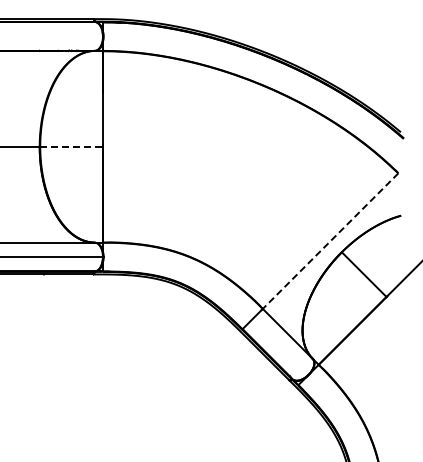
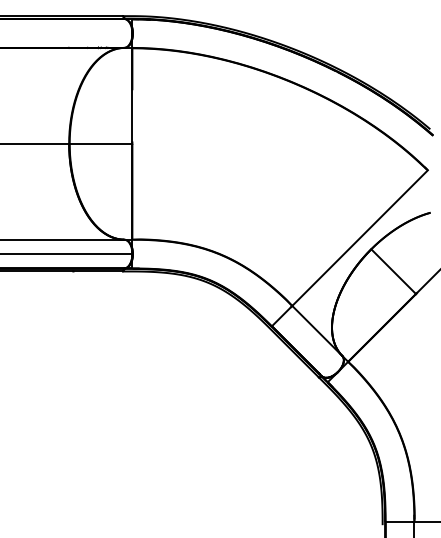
line: (72, 146) -> (101, 143), dashed -> solid
line: (331, 241) -> (360, 238), dashed -> solid

